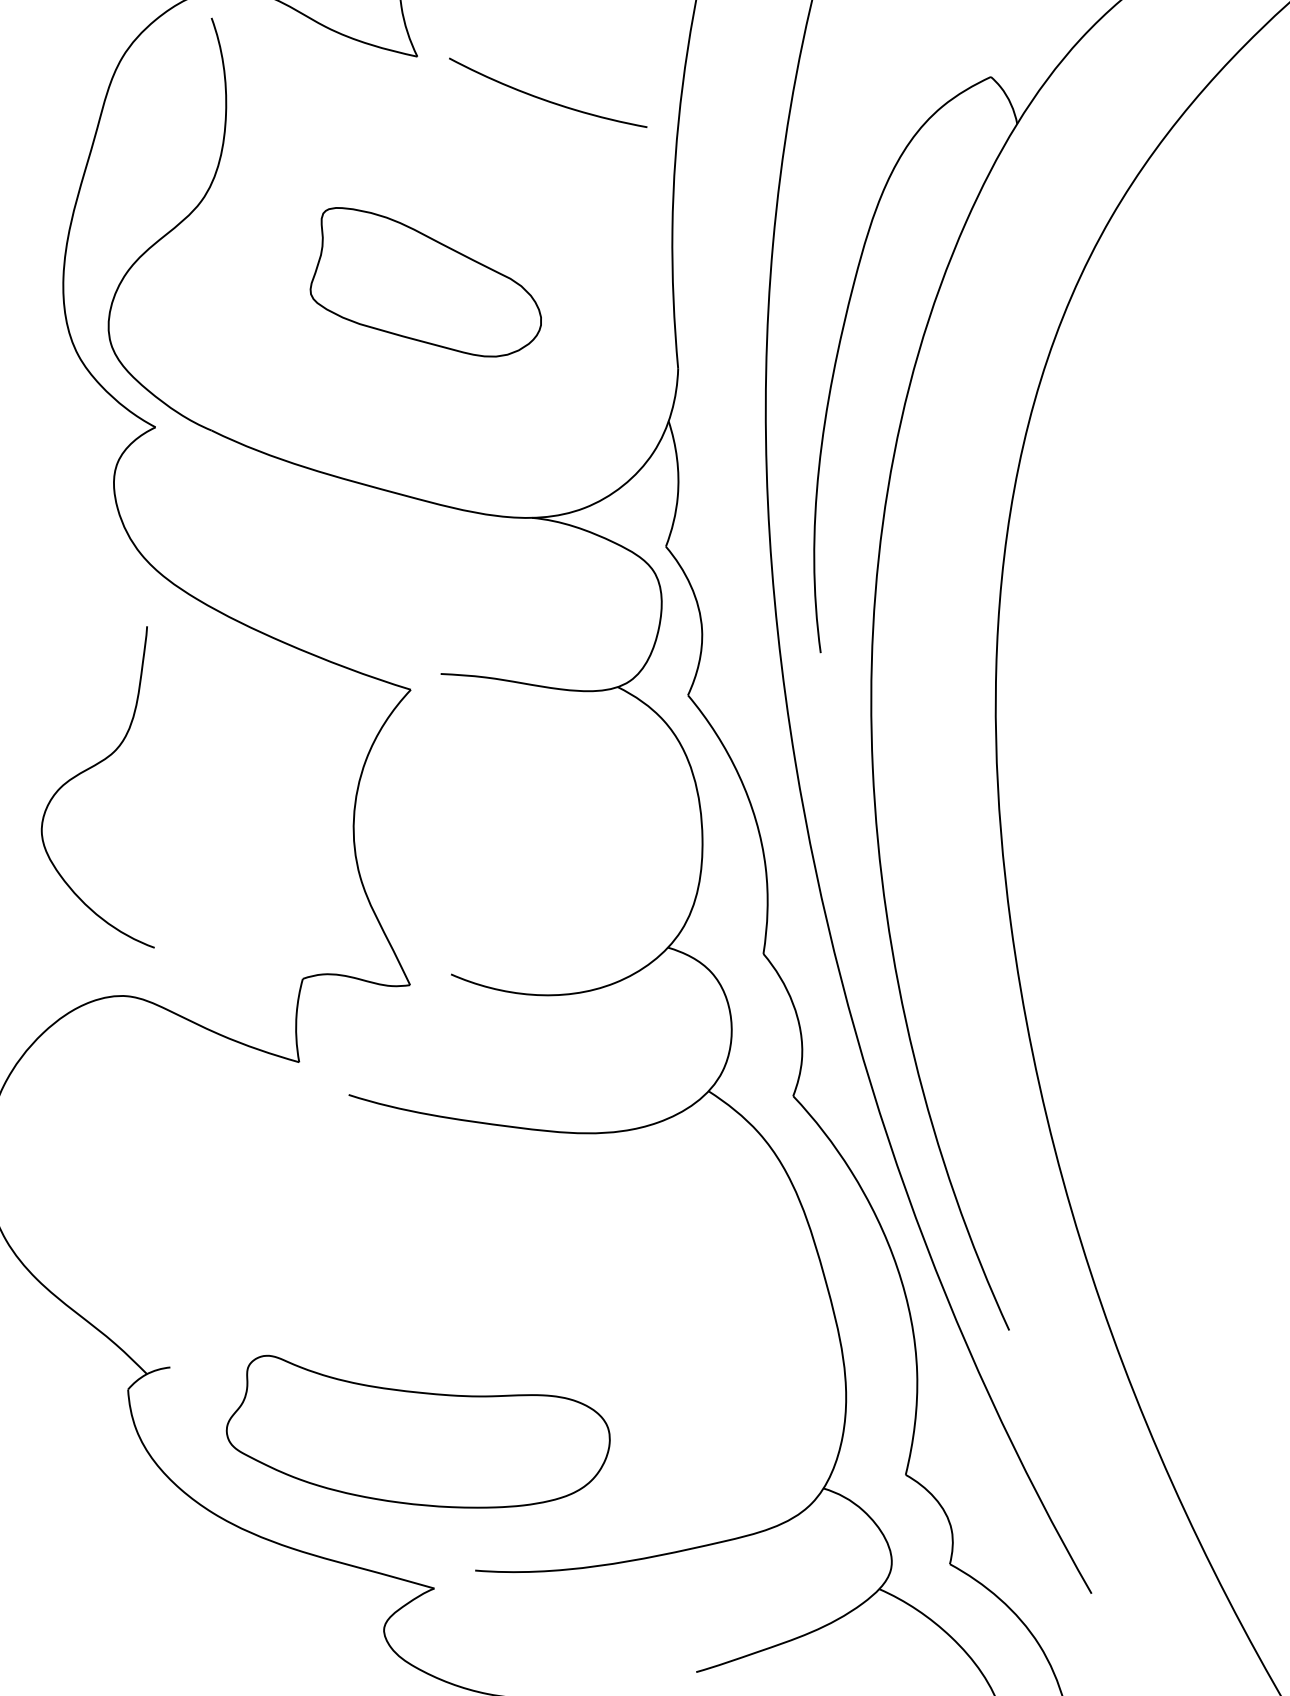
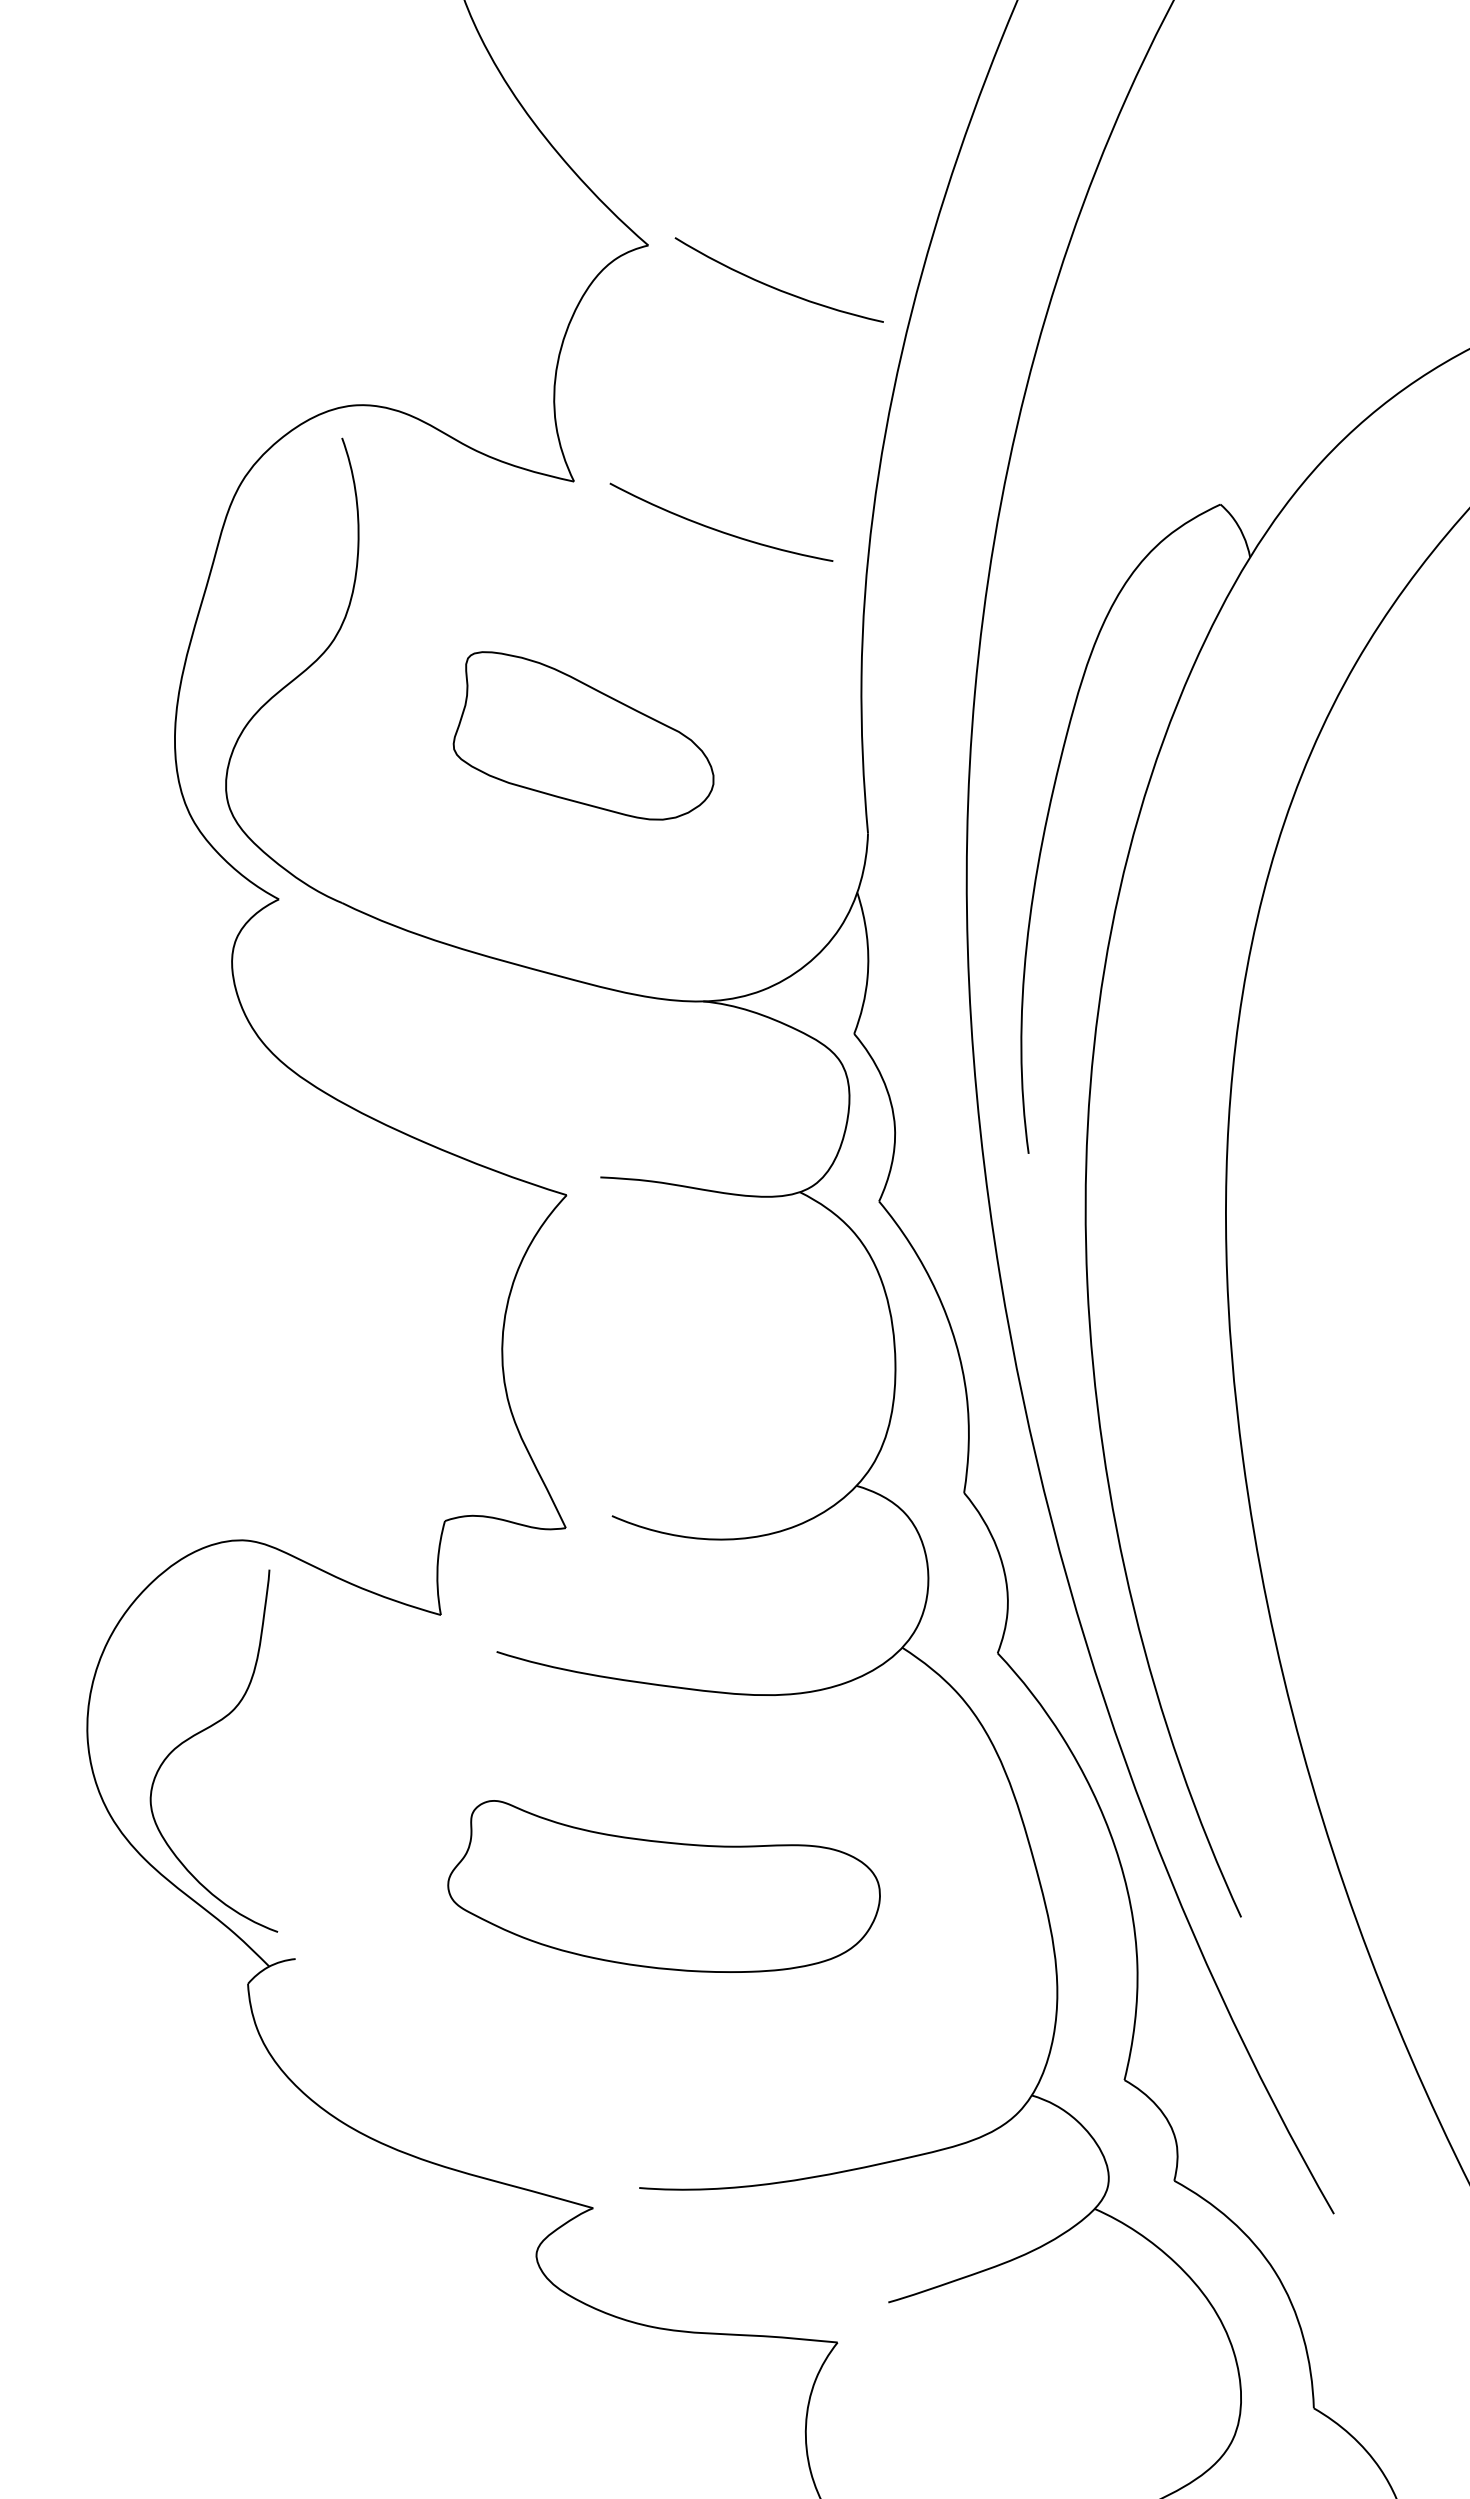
curve: (88, 769) -> (203, 1731), moved
part: (417, 1431) -> (663, 1886), moved

